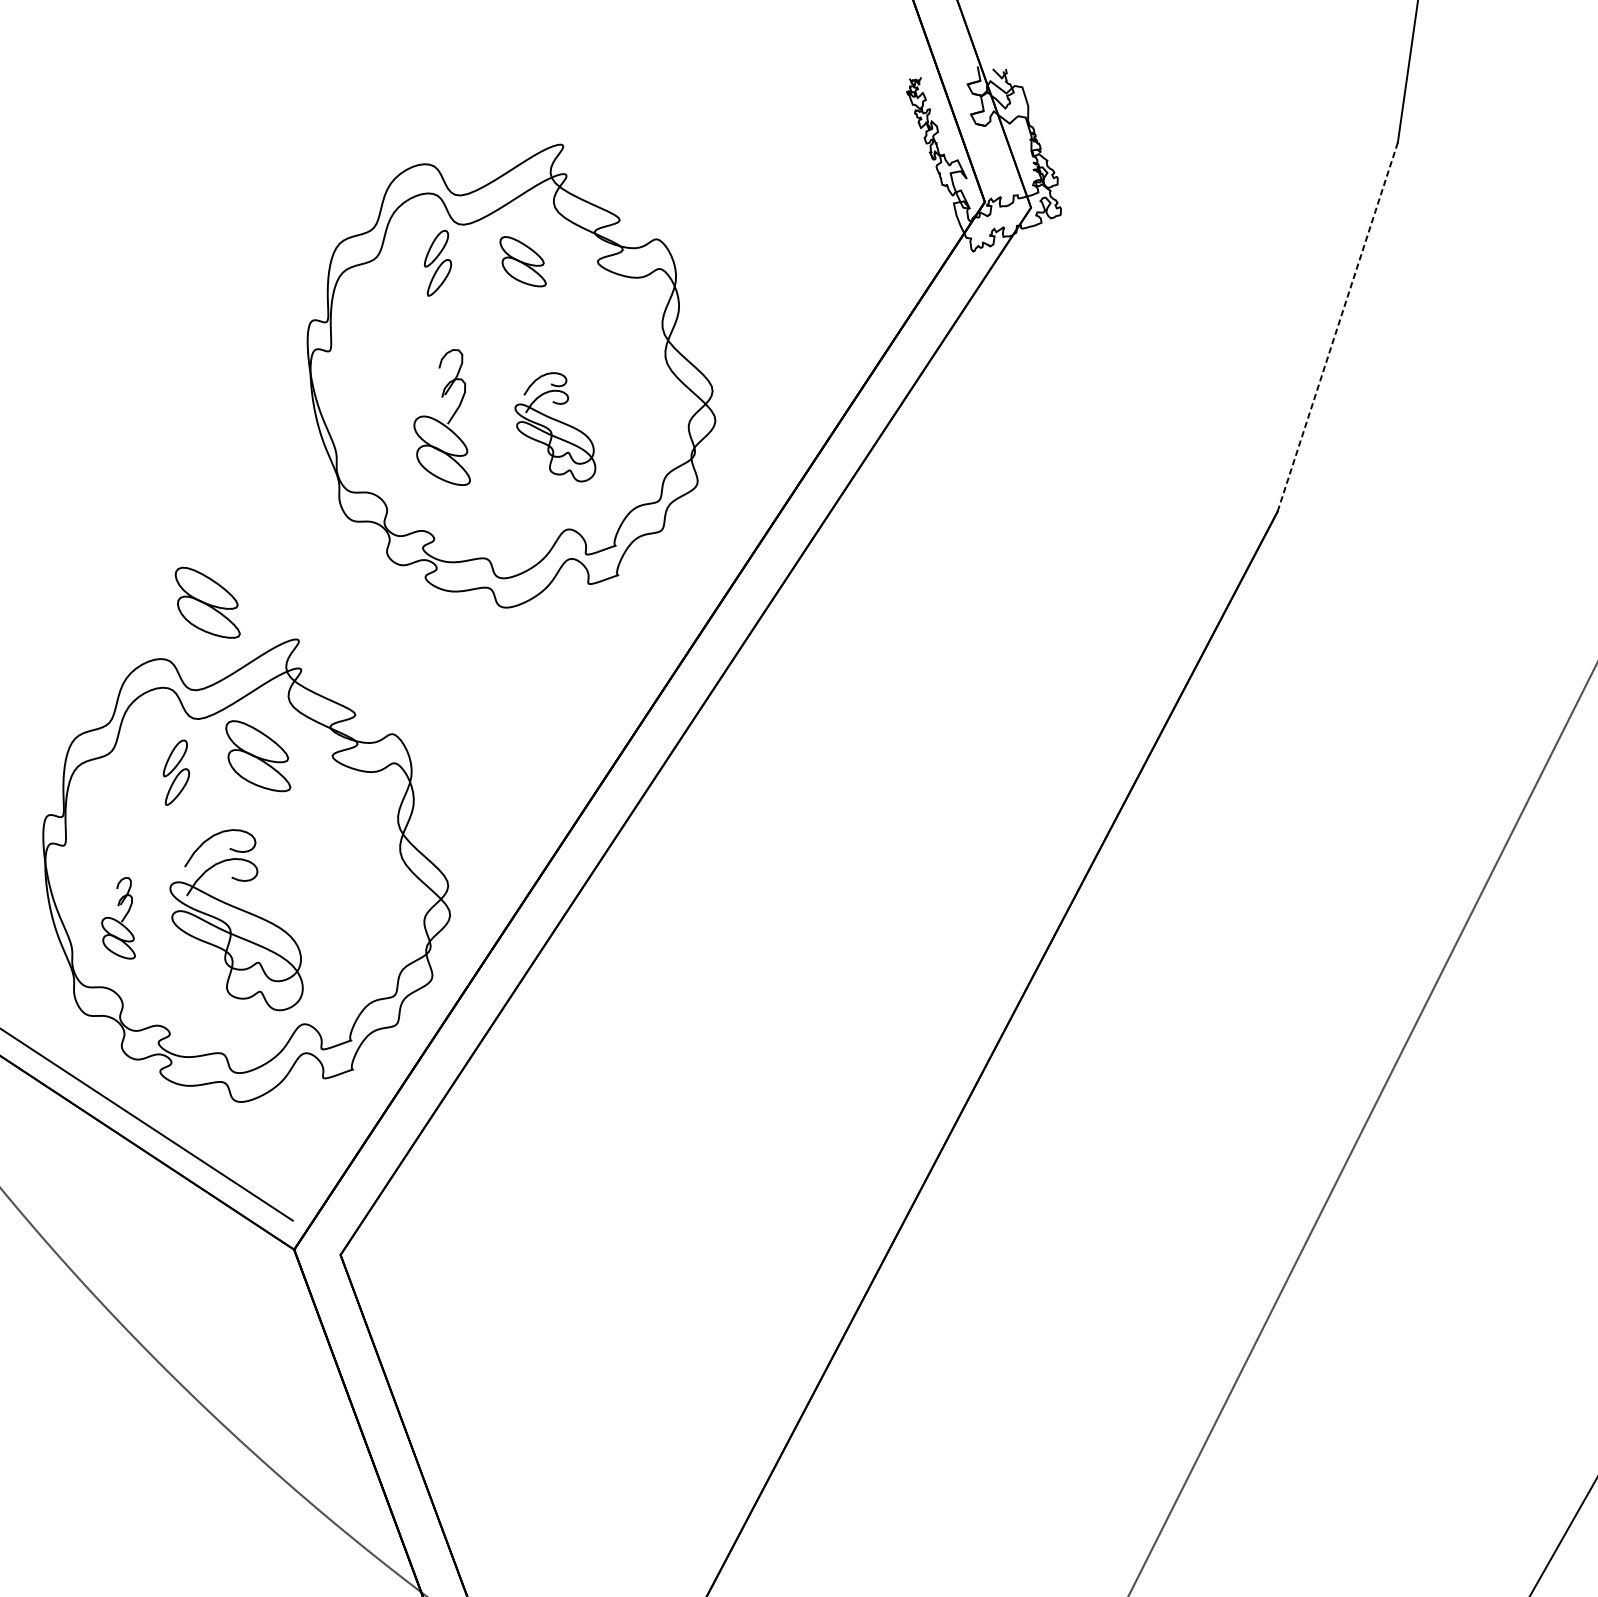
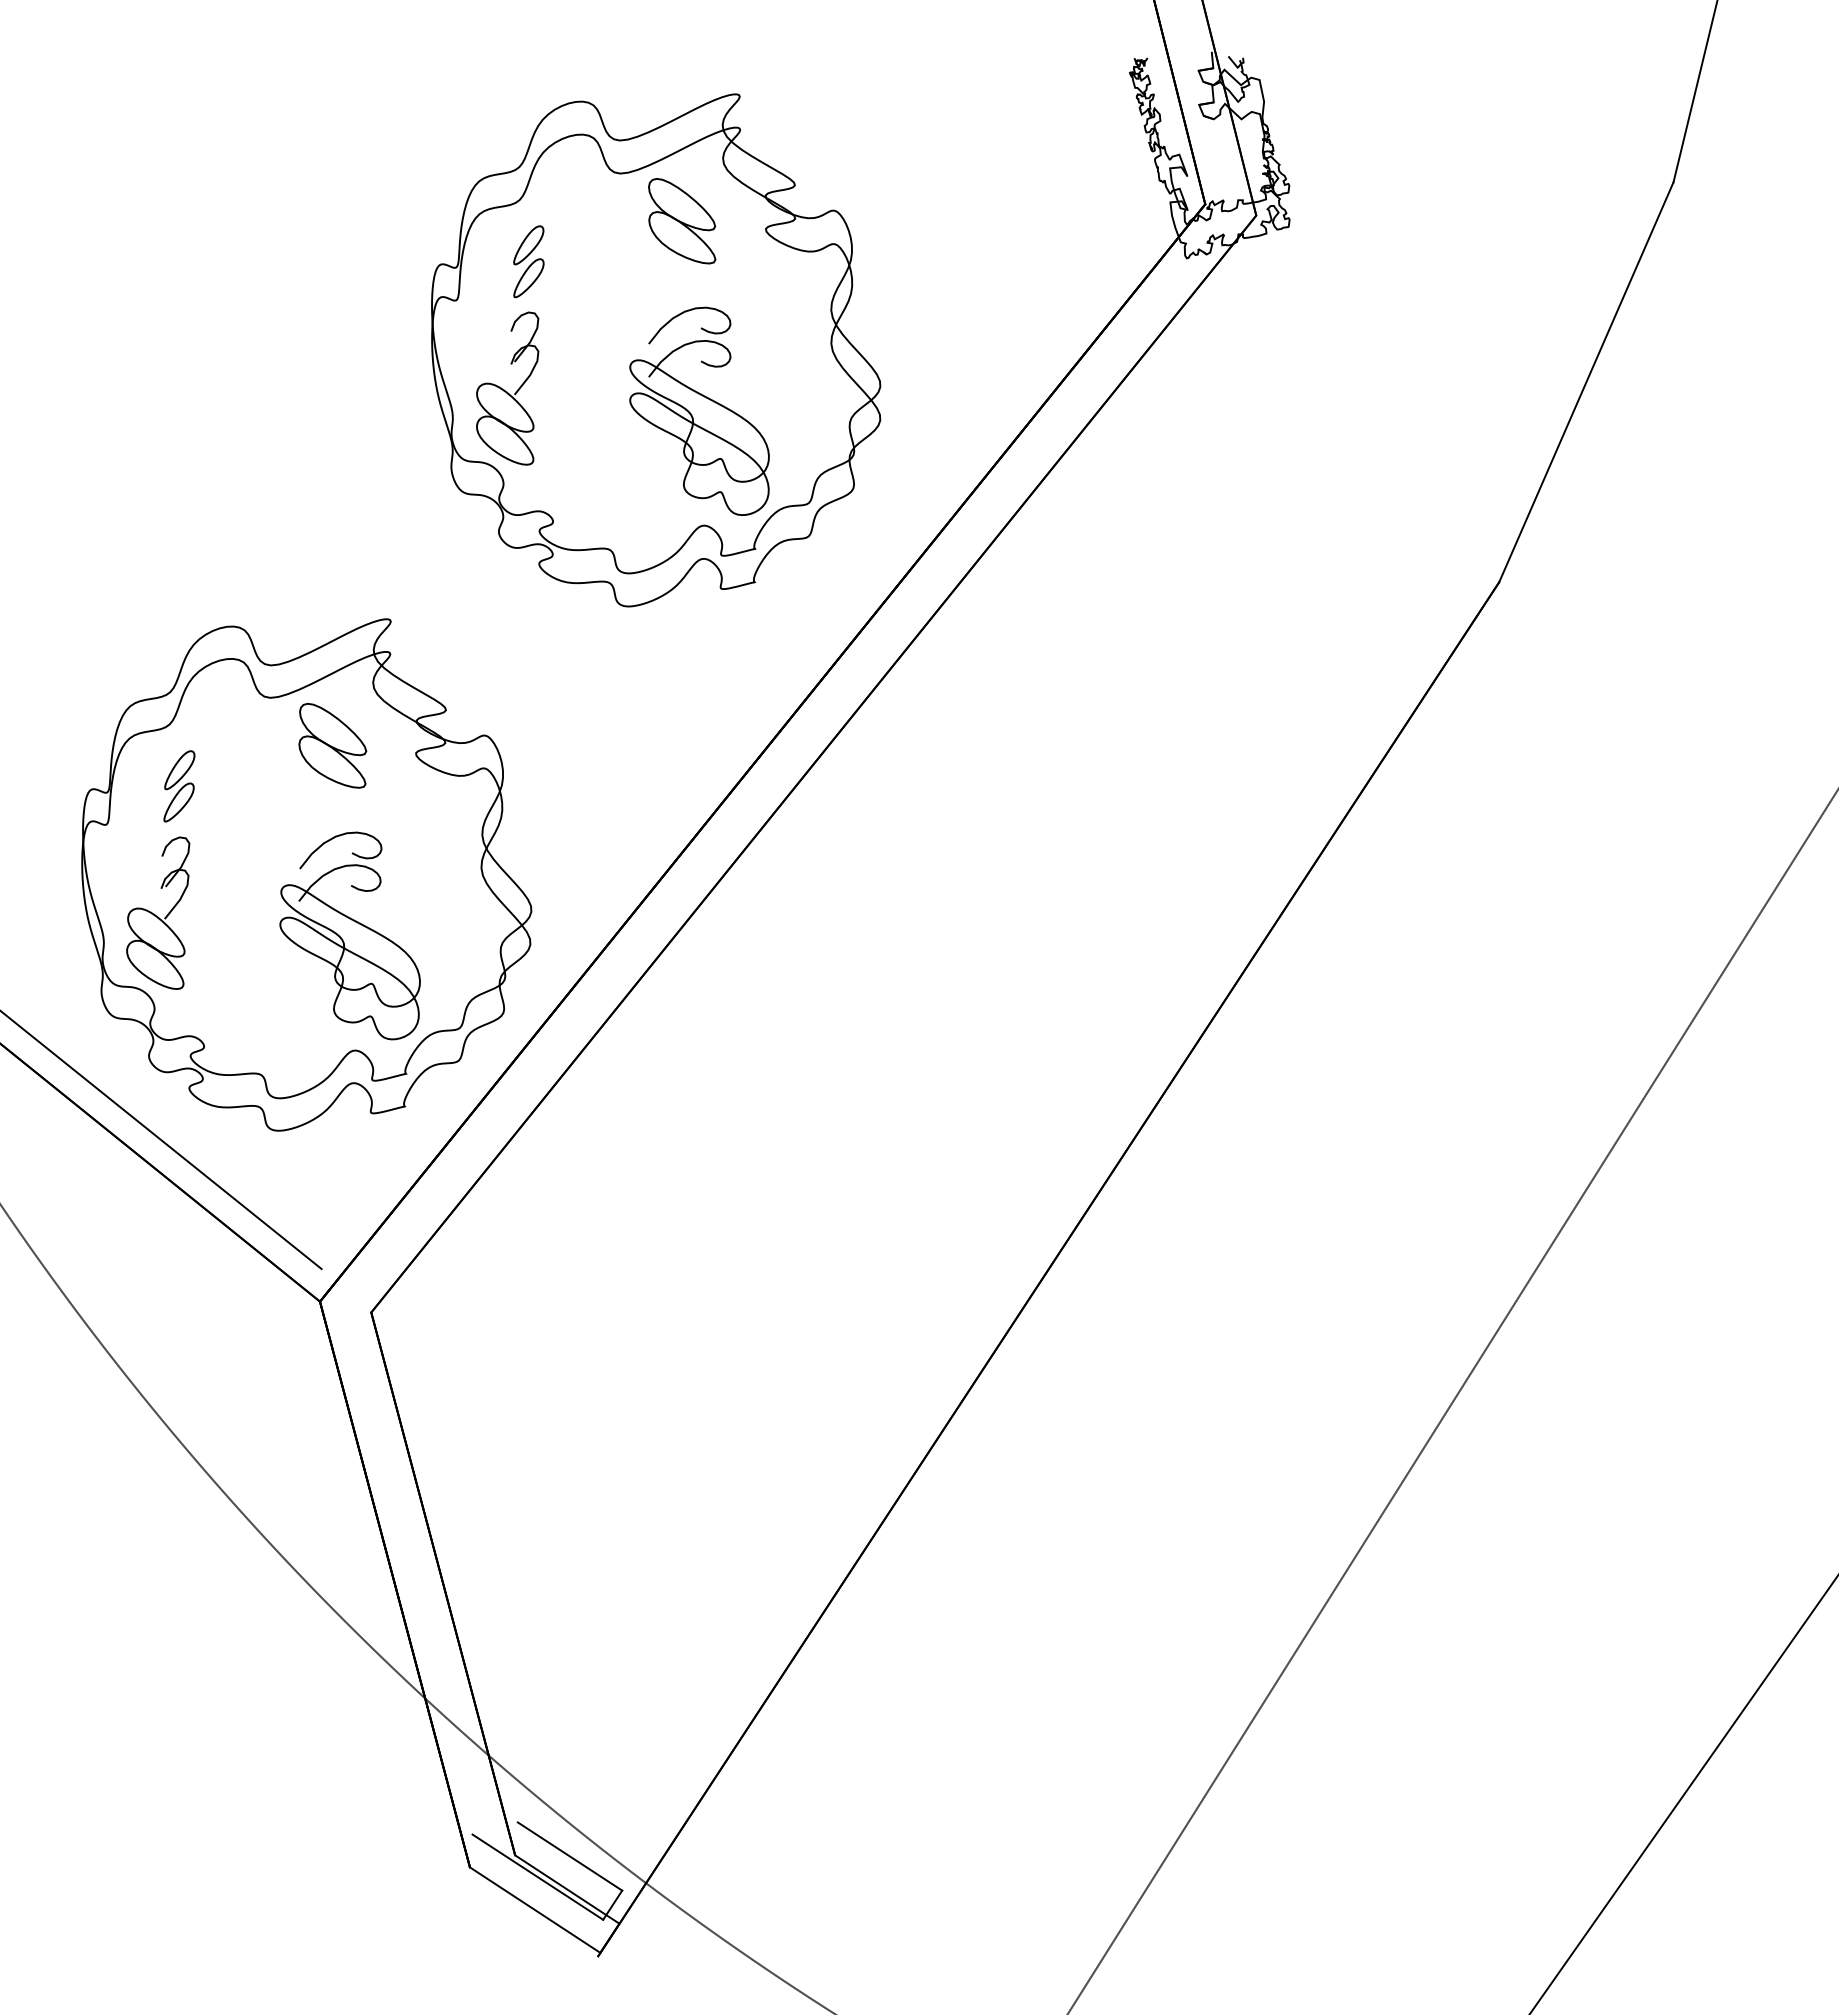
part: (523, 261) -> (682, 221), size x1.43
part: (437, 263) -> (528, 261), moved
line: (1337, 327) -> (1586, 382), dashed -> solid
part: (440, 419) -> (507, 388), moved
part: (554, 427) -> (699, 410), size x1.67
part: (207, 602) -> (292, 568), removed
part: (176, 772) -> (179, 786), moved
part: (117, 918) -> (158, 912), size x1.67
part: (234, 921) -> (349, 935), moved

